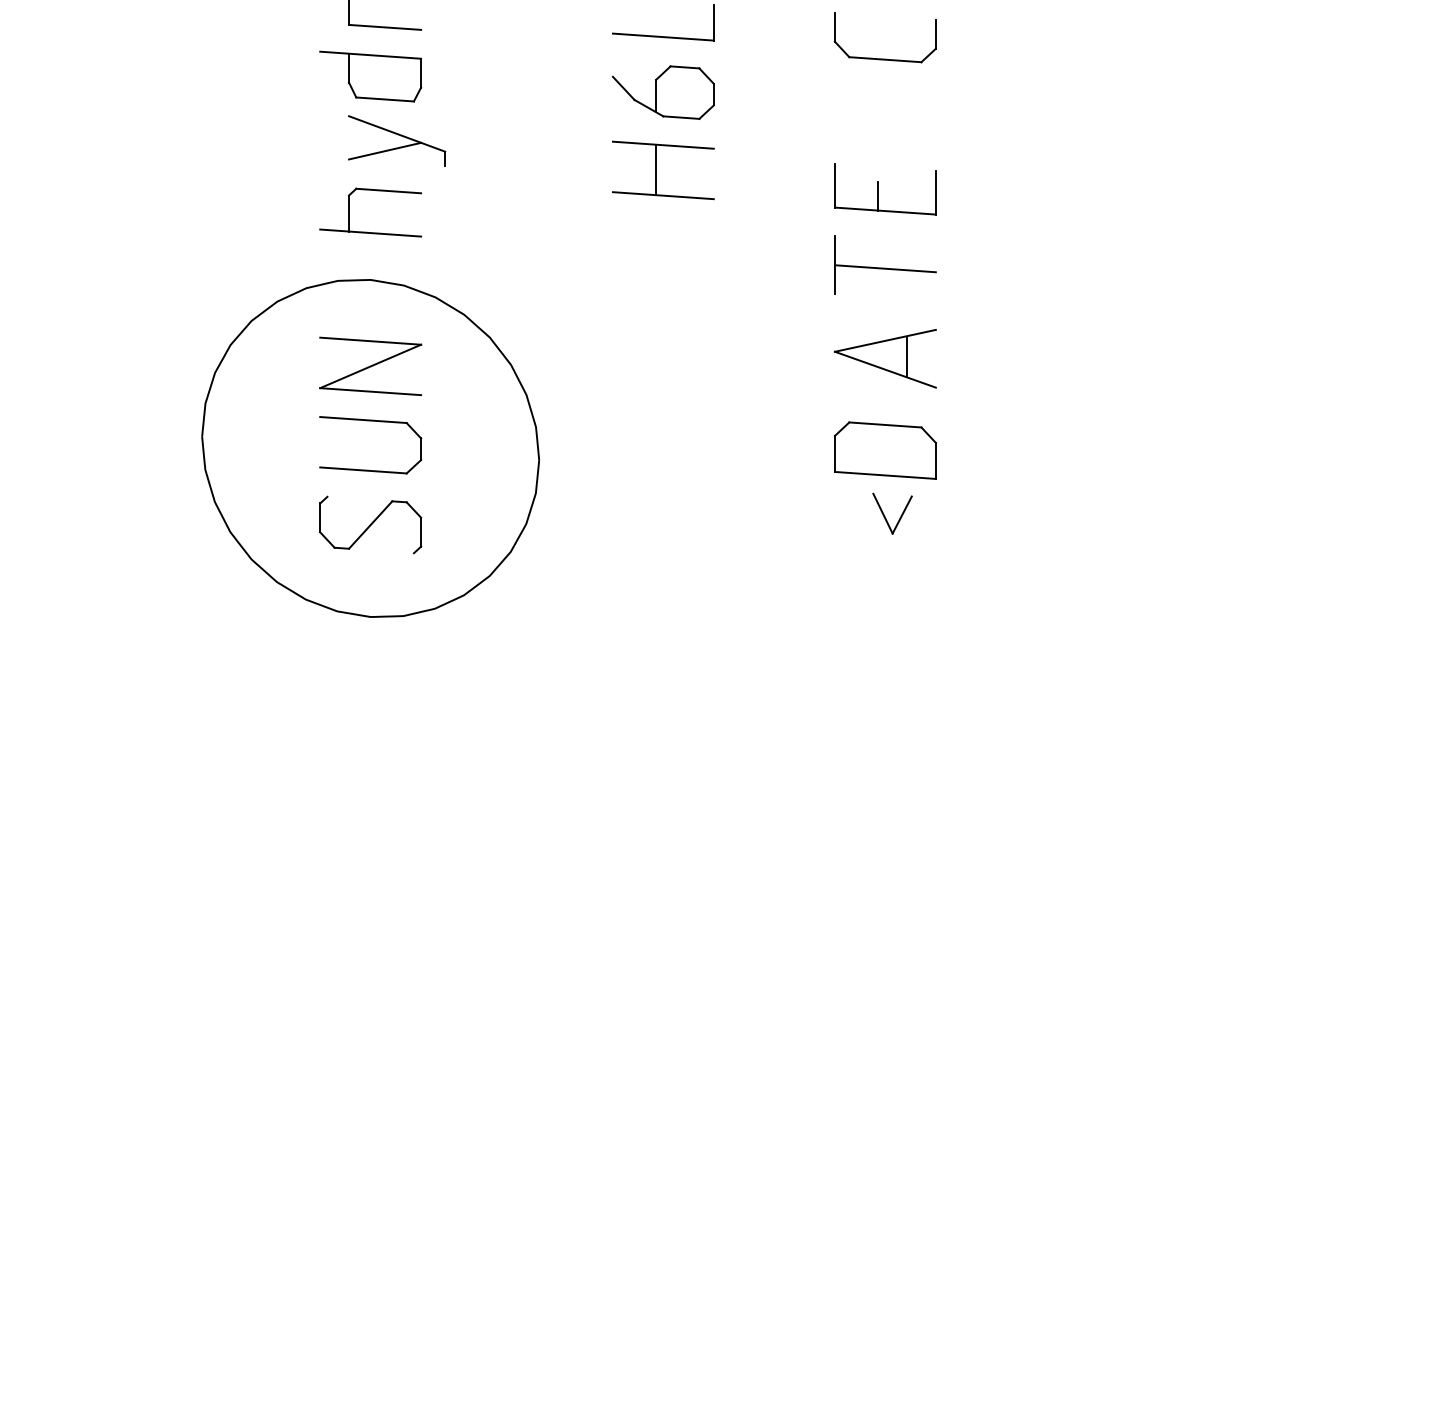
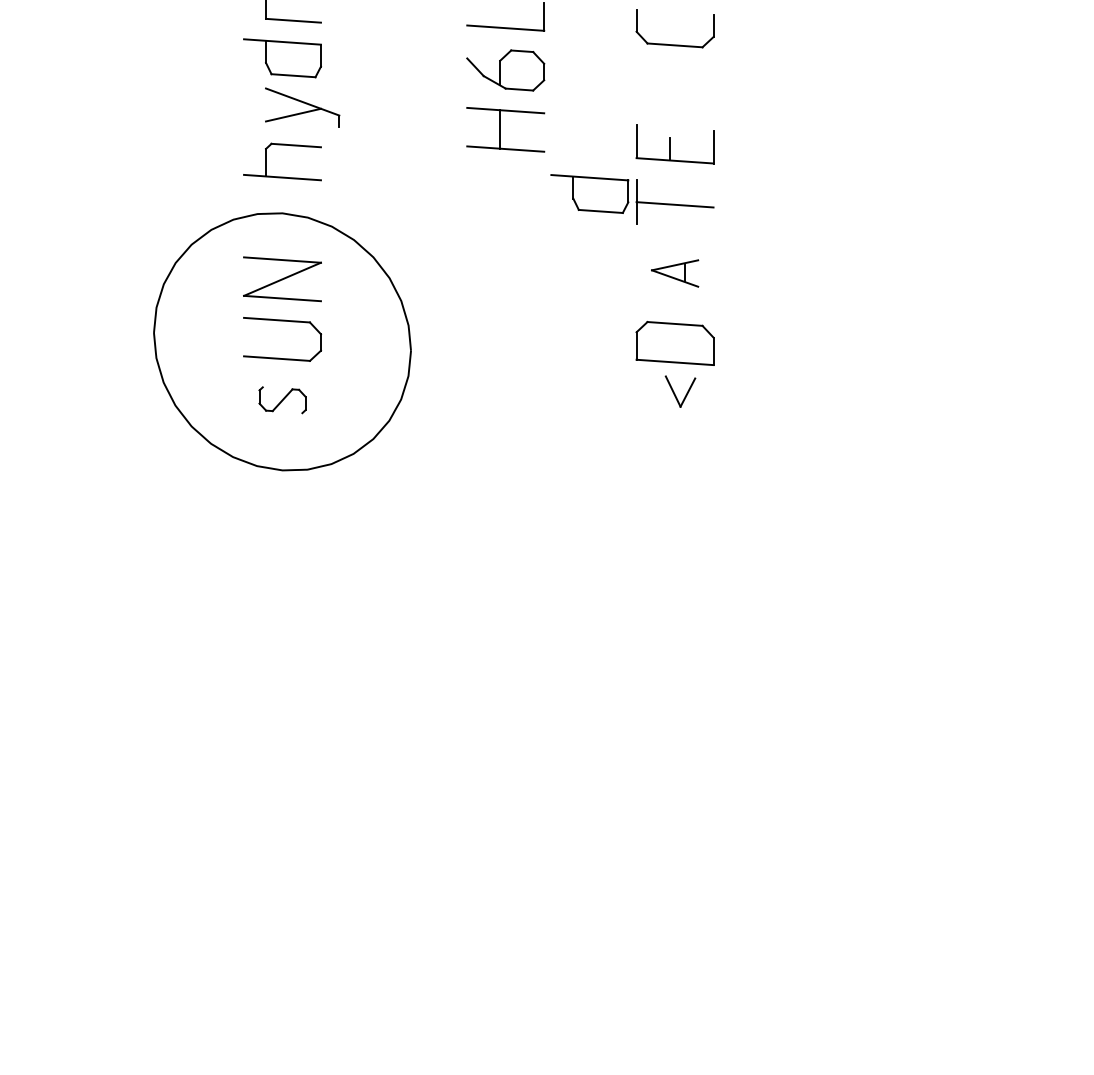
part: (773, 254) -> (589, 193), added
part: (885, 358) -> (675, 273), size x0.6
part: (370, 524) -> (282, 399), size x0.6

